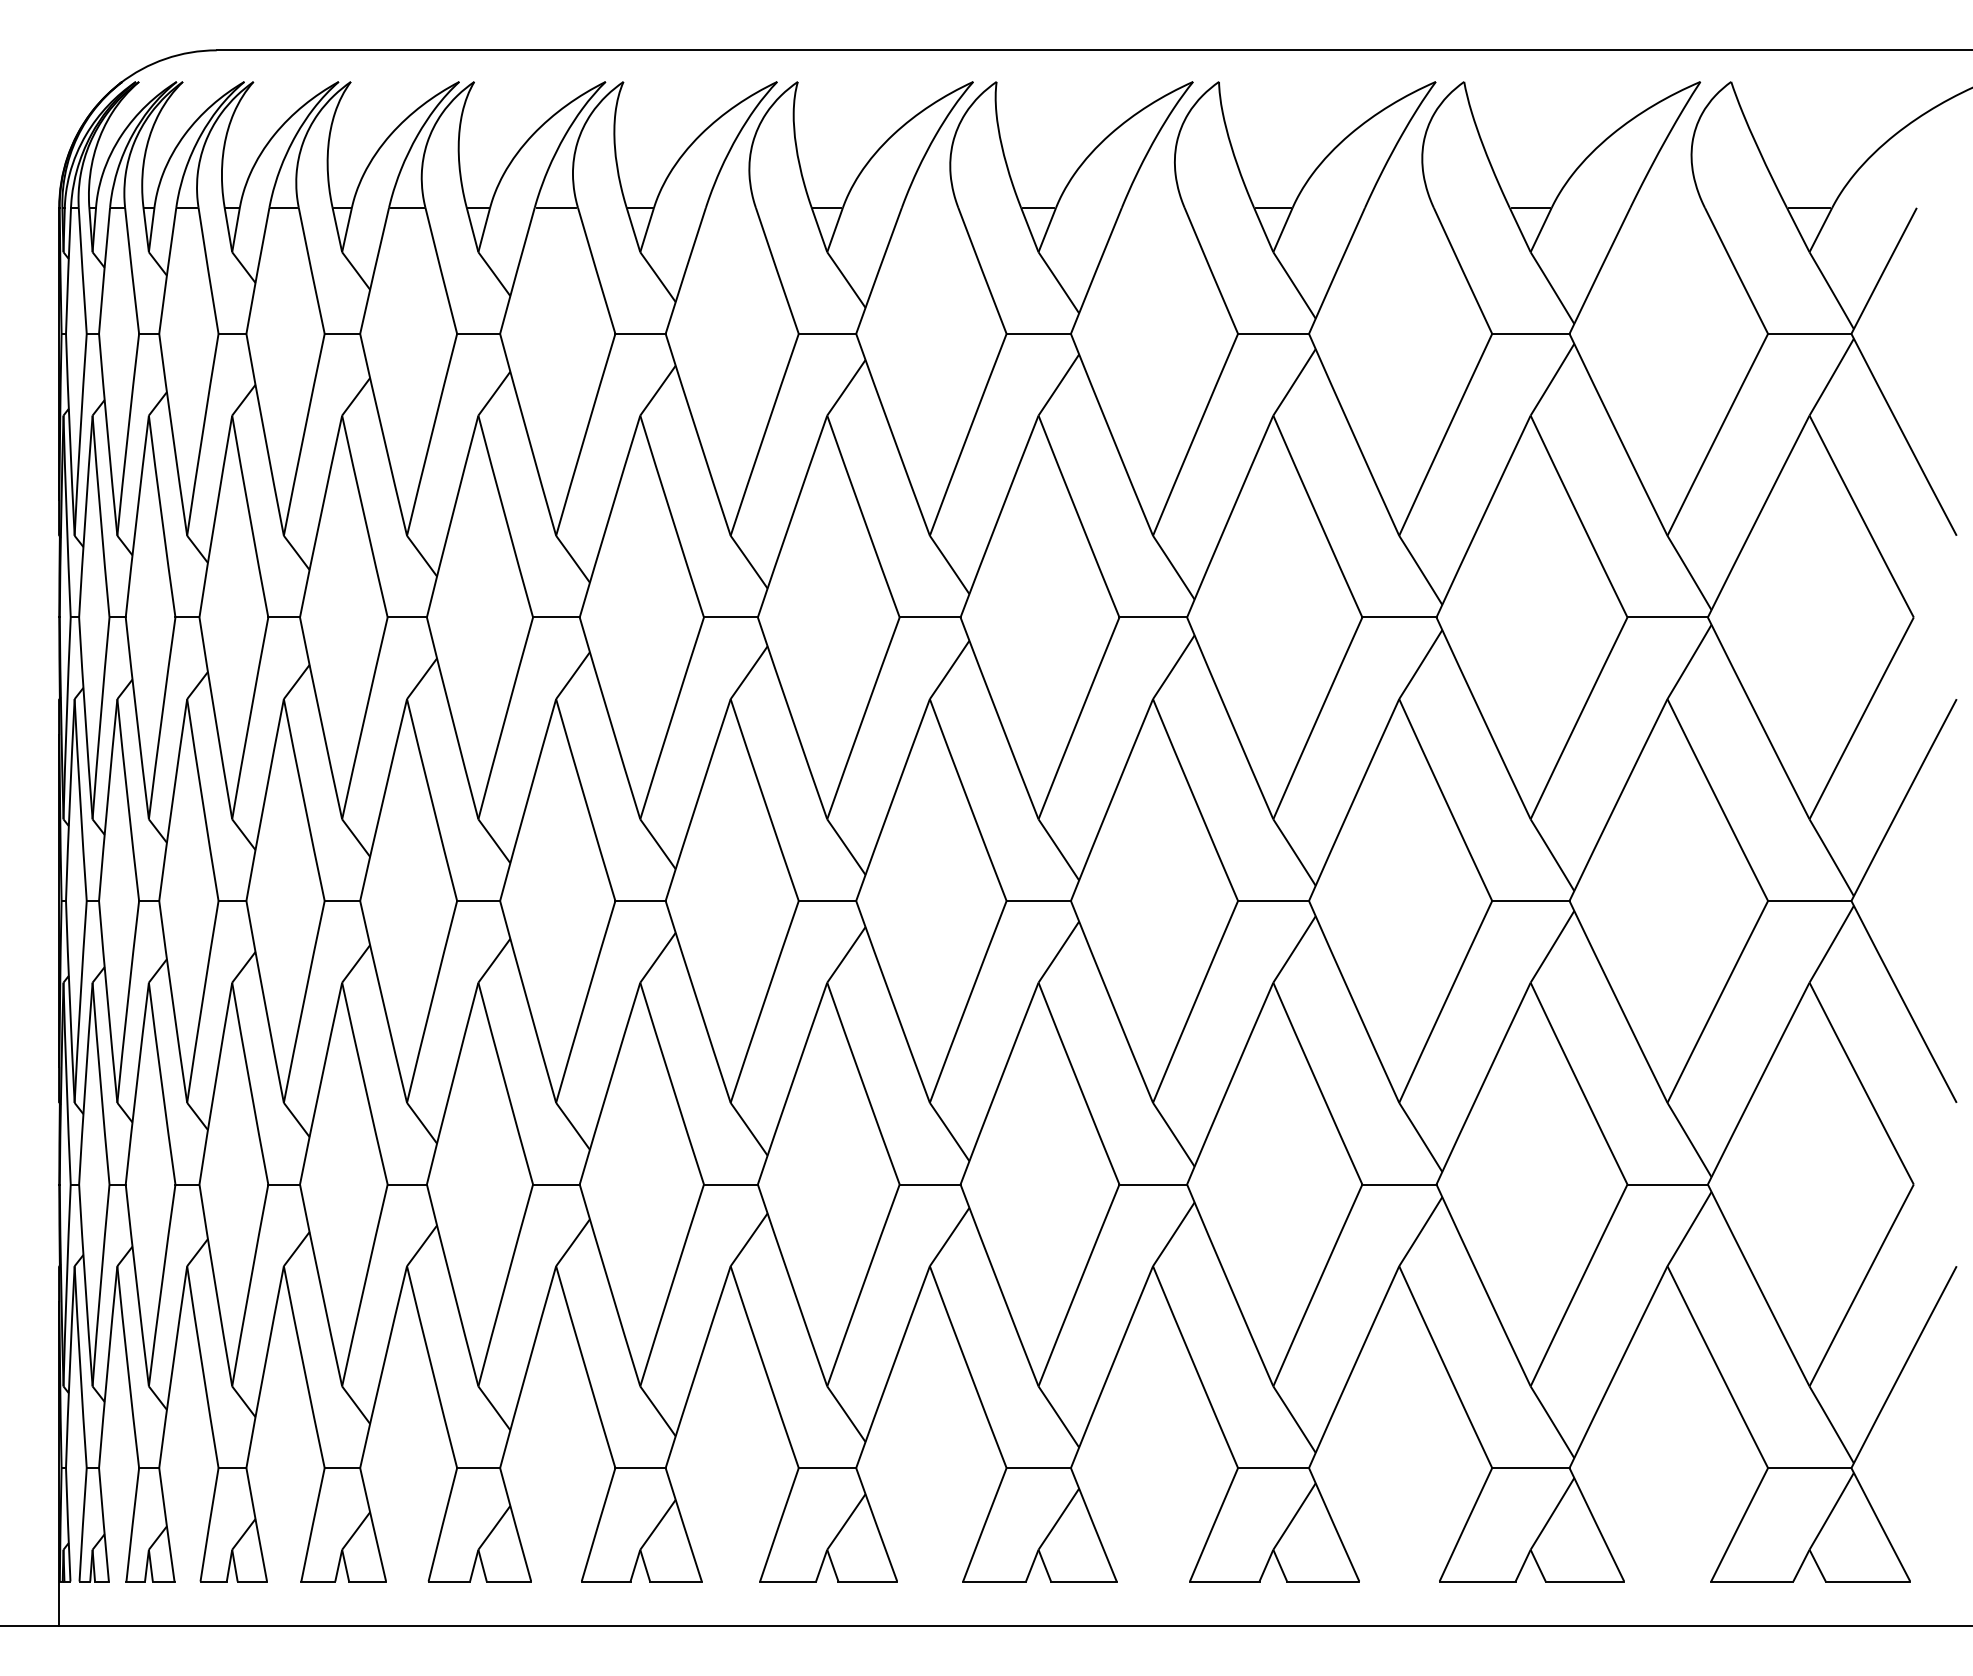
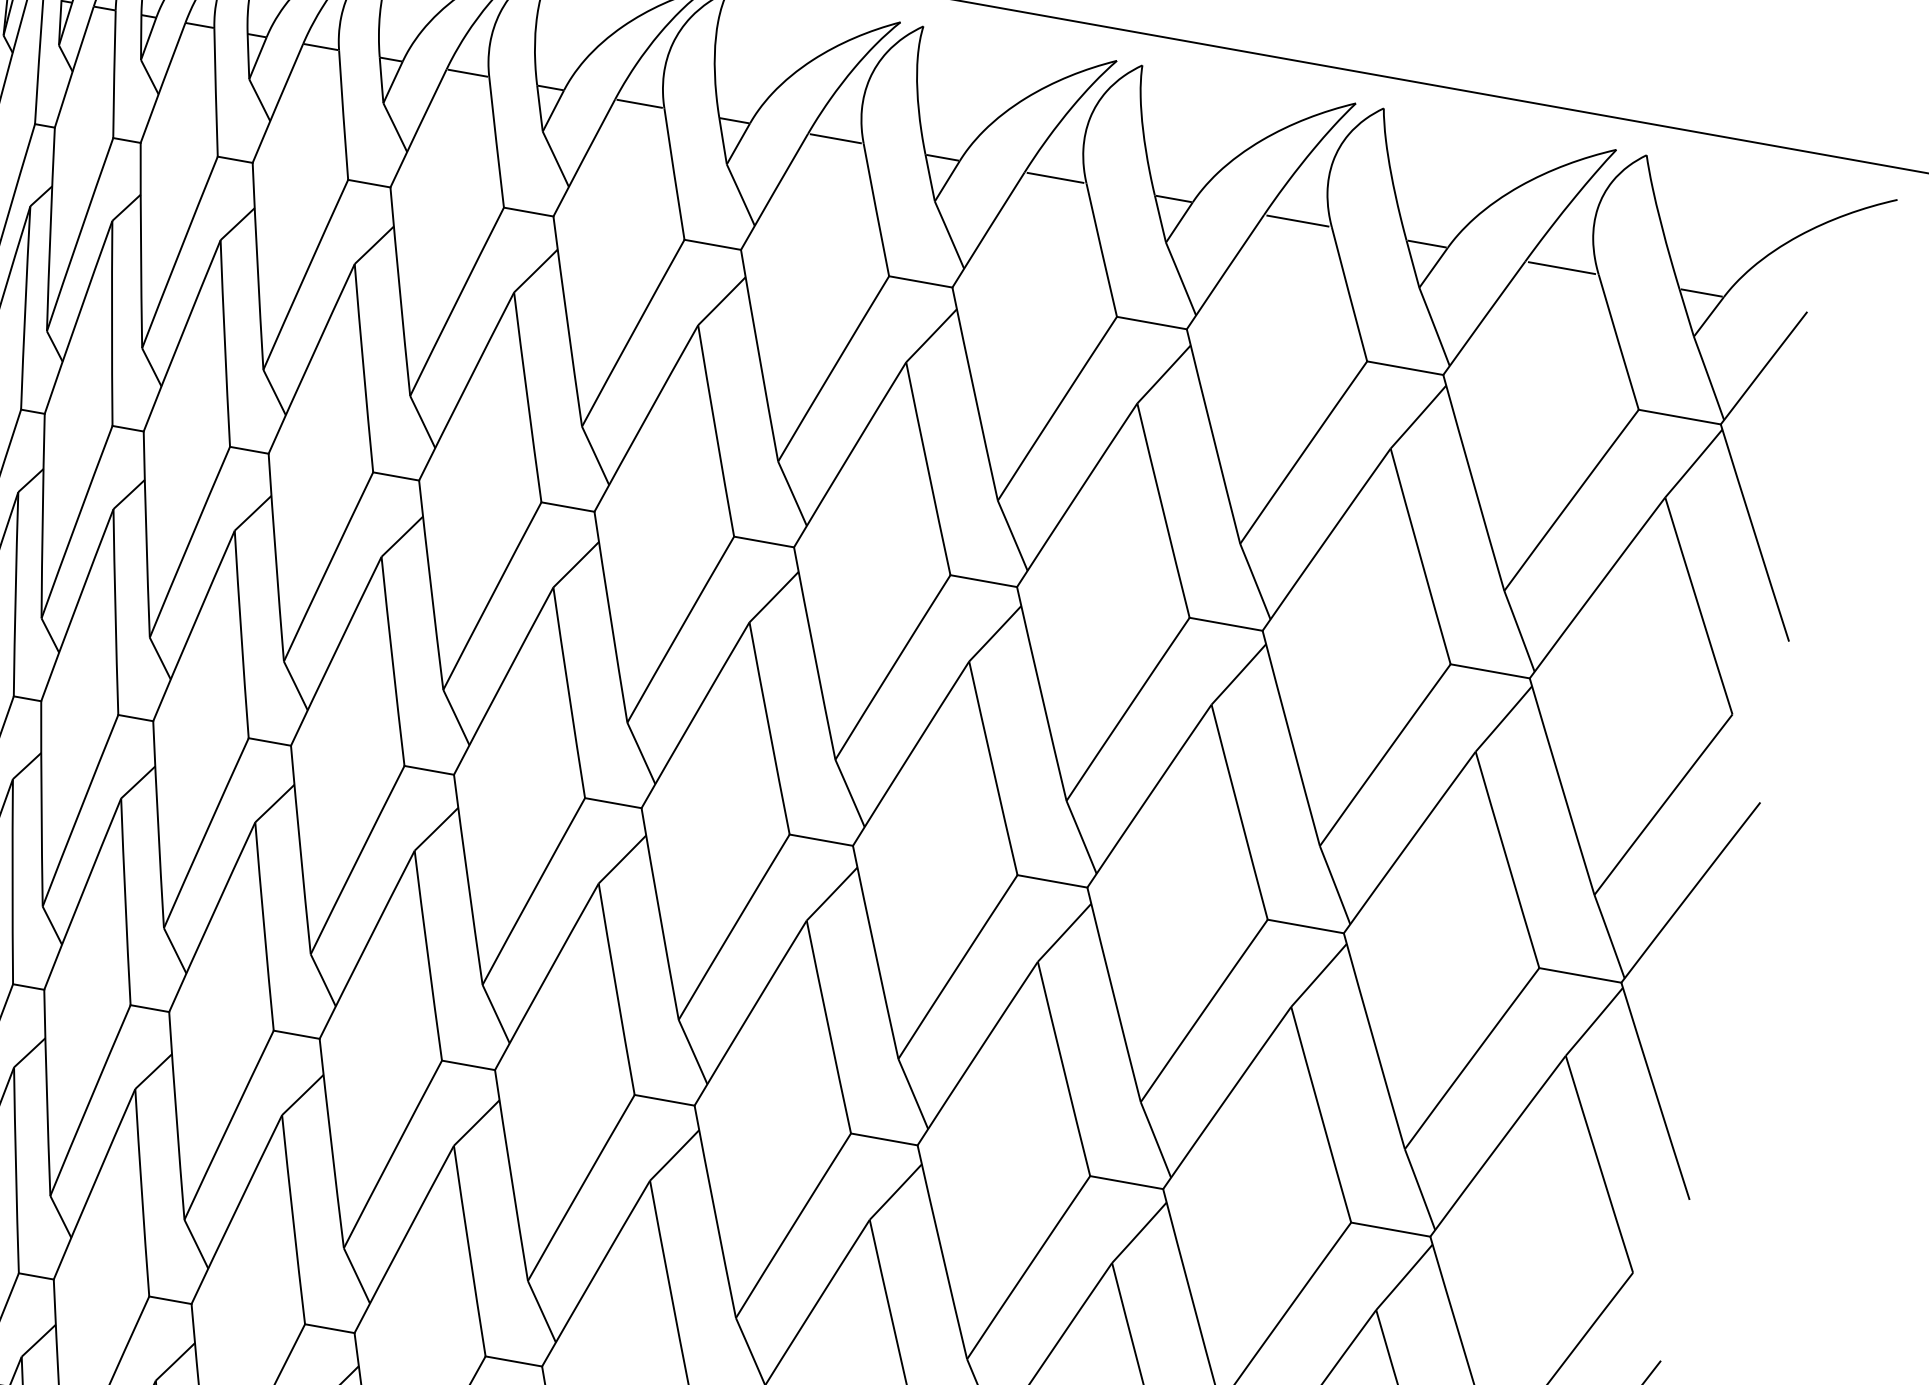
line: (730, 207) -> (639, 103), added
line: (929, 207) -> (835, 138), added
line: (1152, 207) -> (1054, 177), added
line: (1399, 207) -> (1298, 220), added
line: (1667, 207) -> (1561, 267), added

